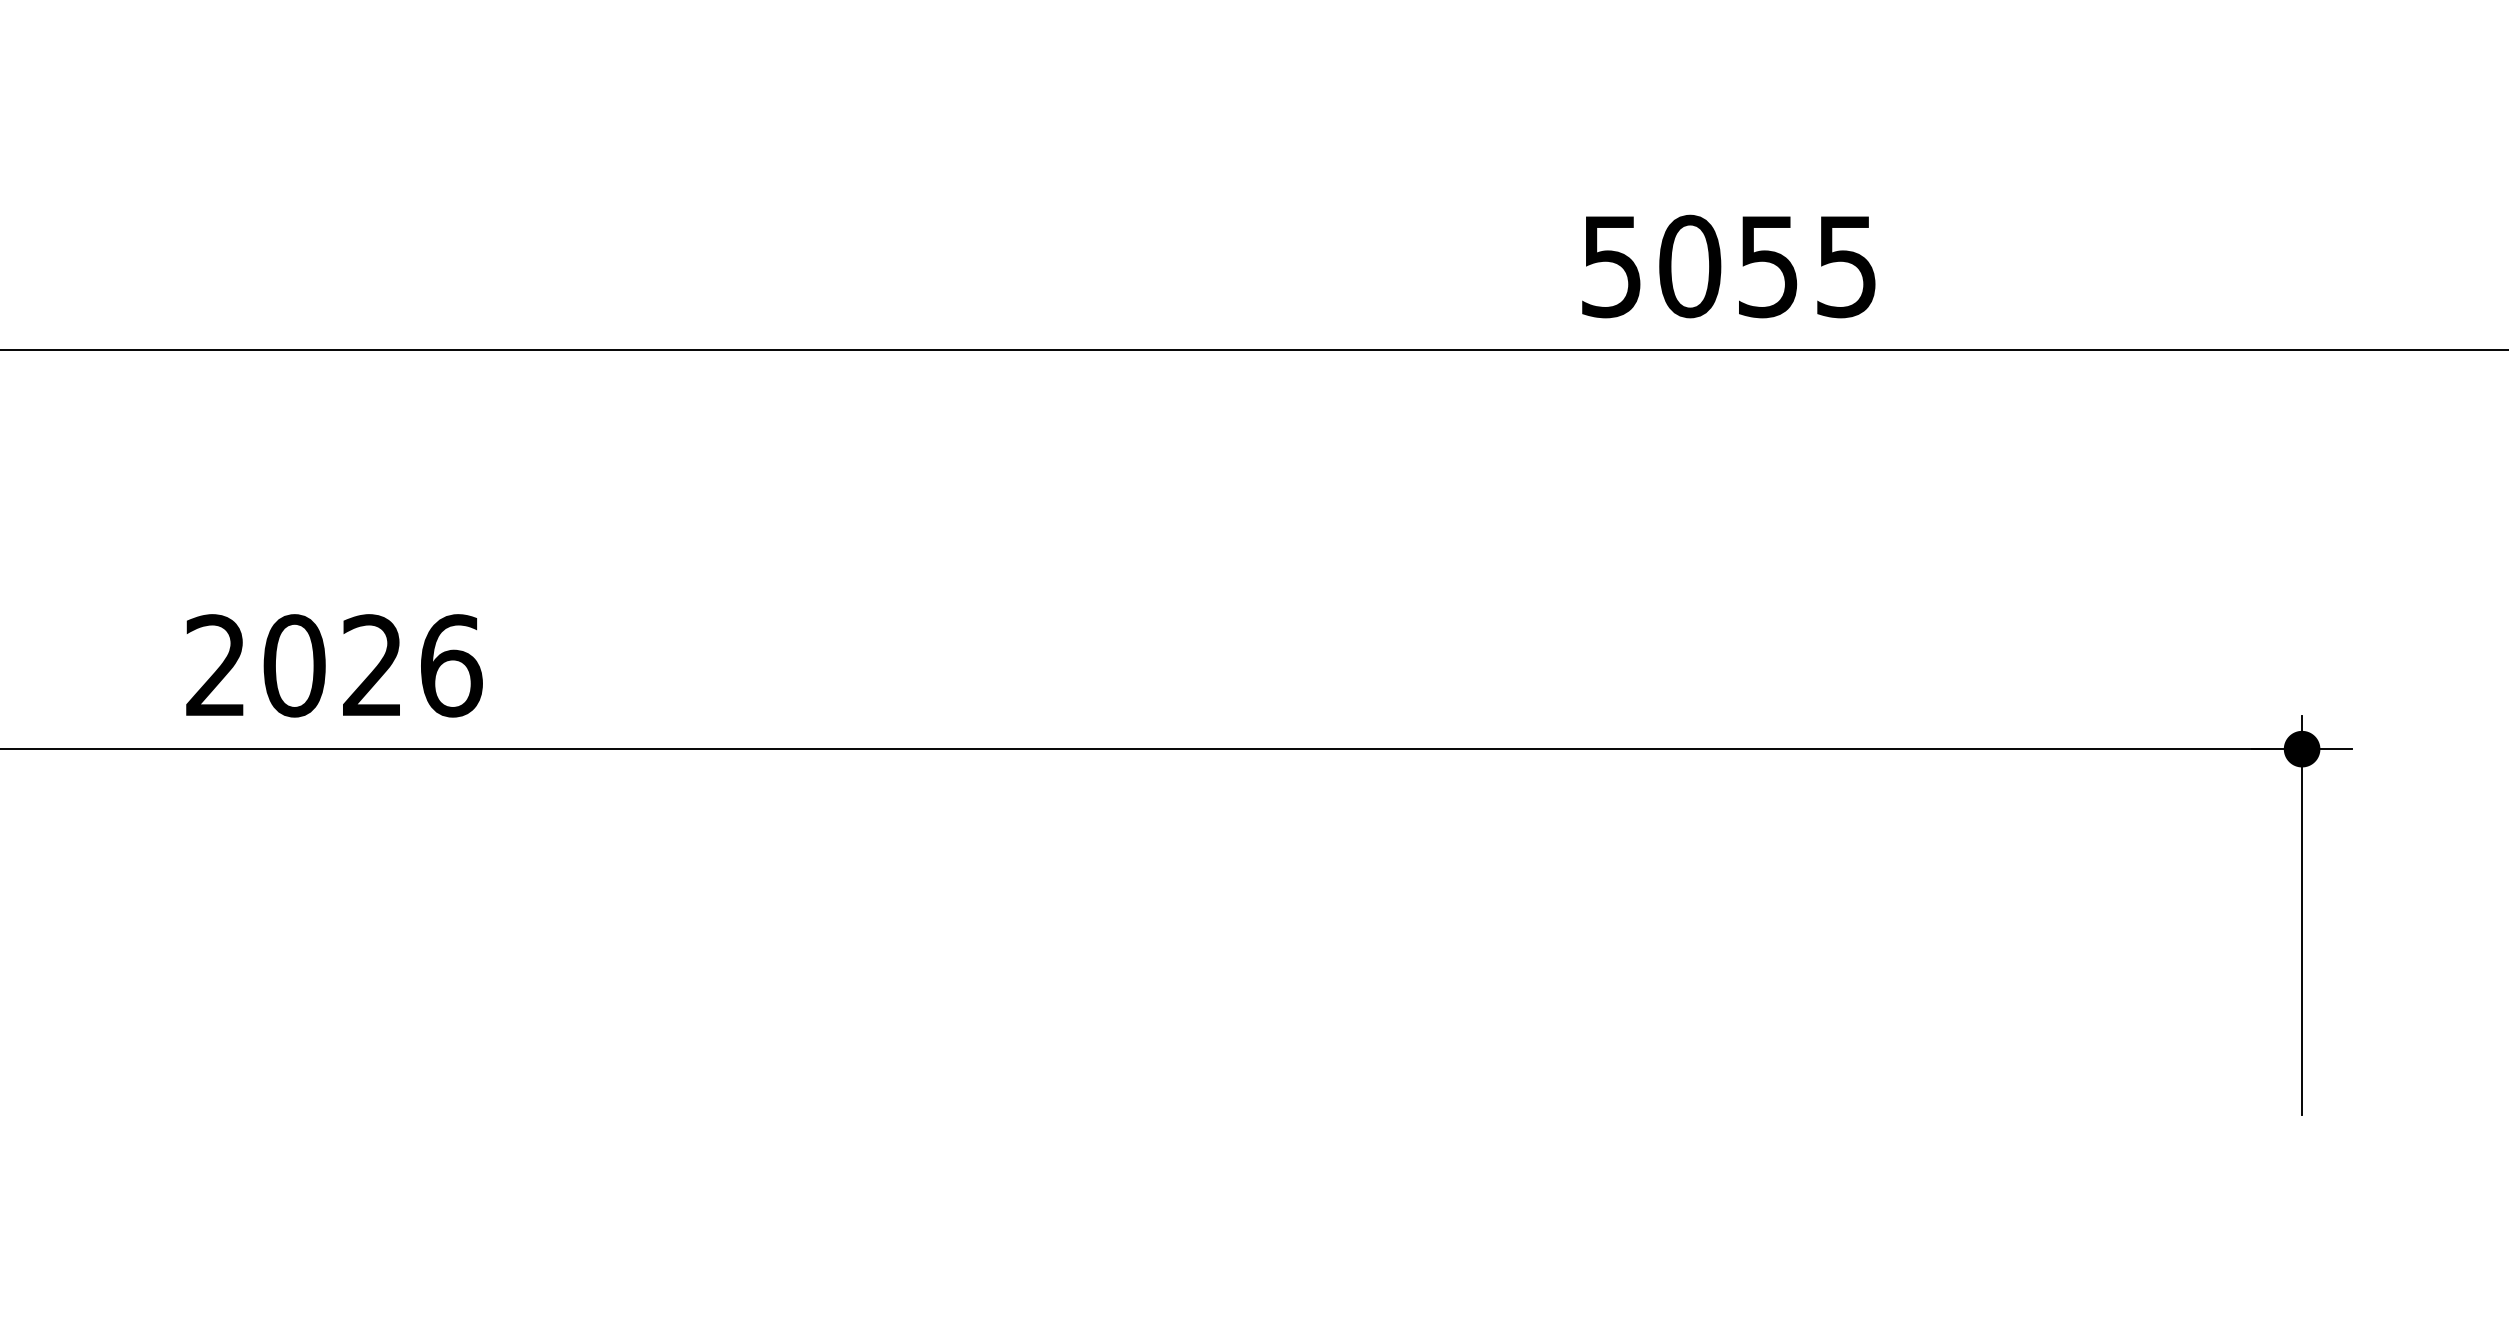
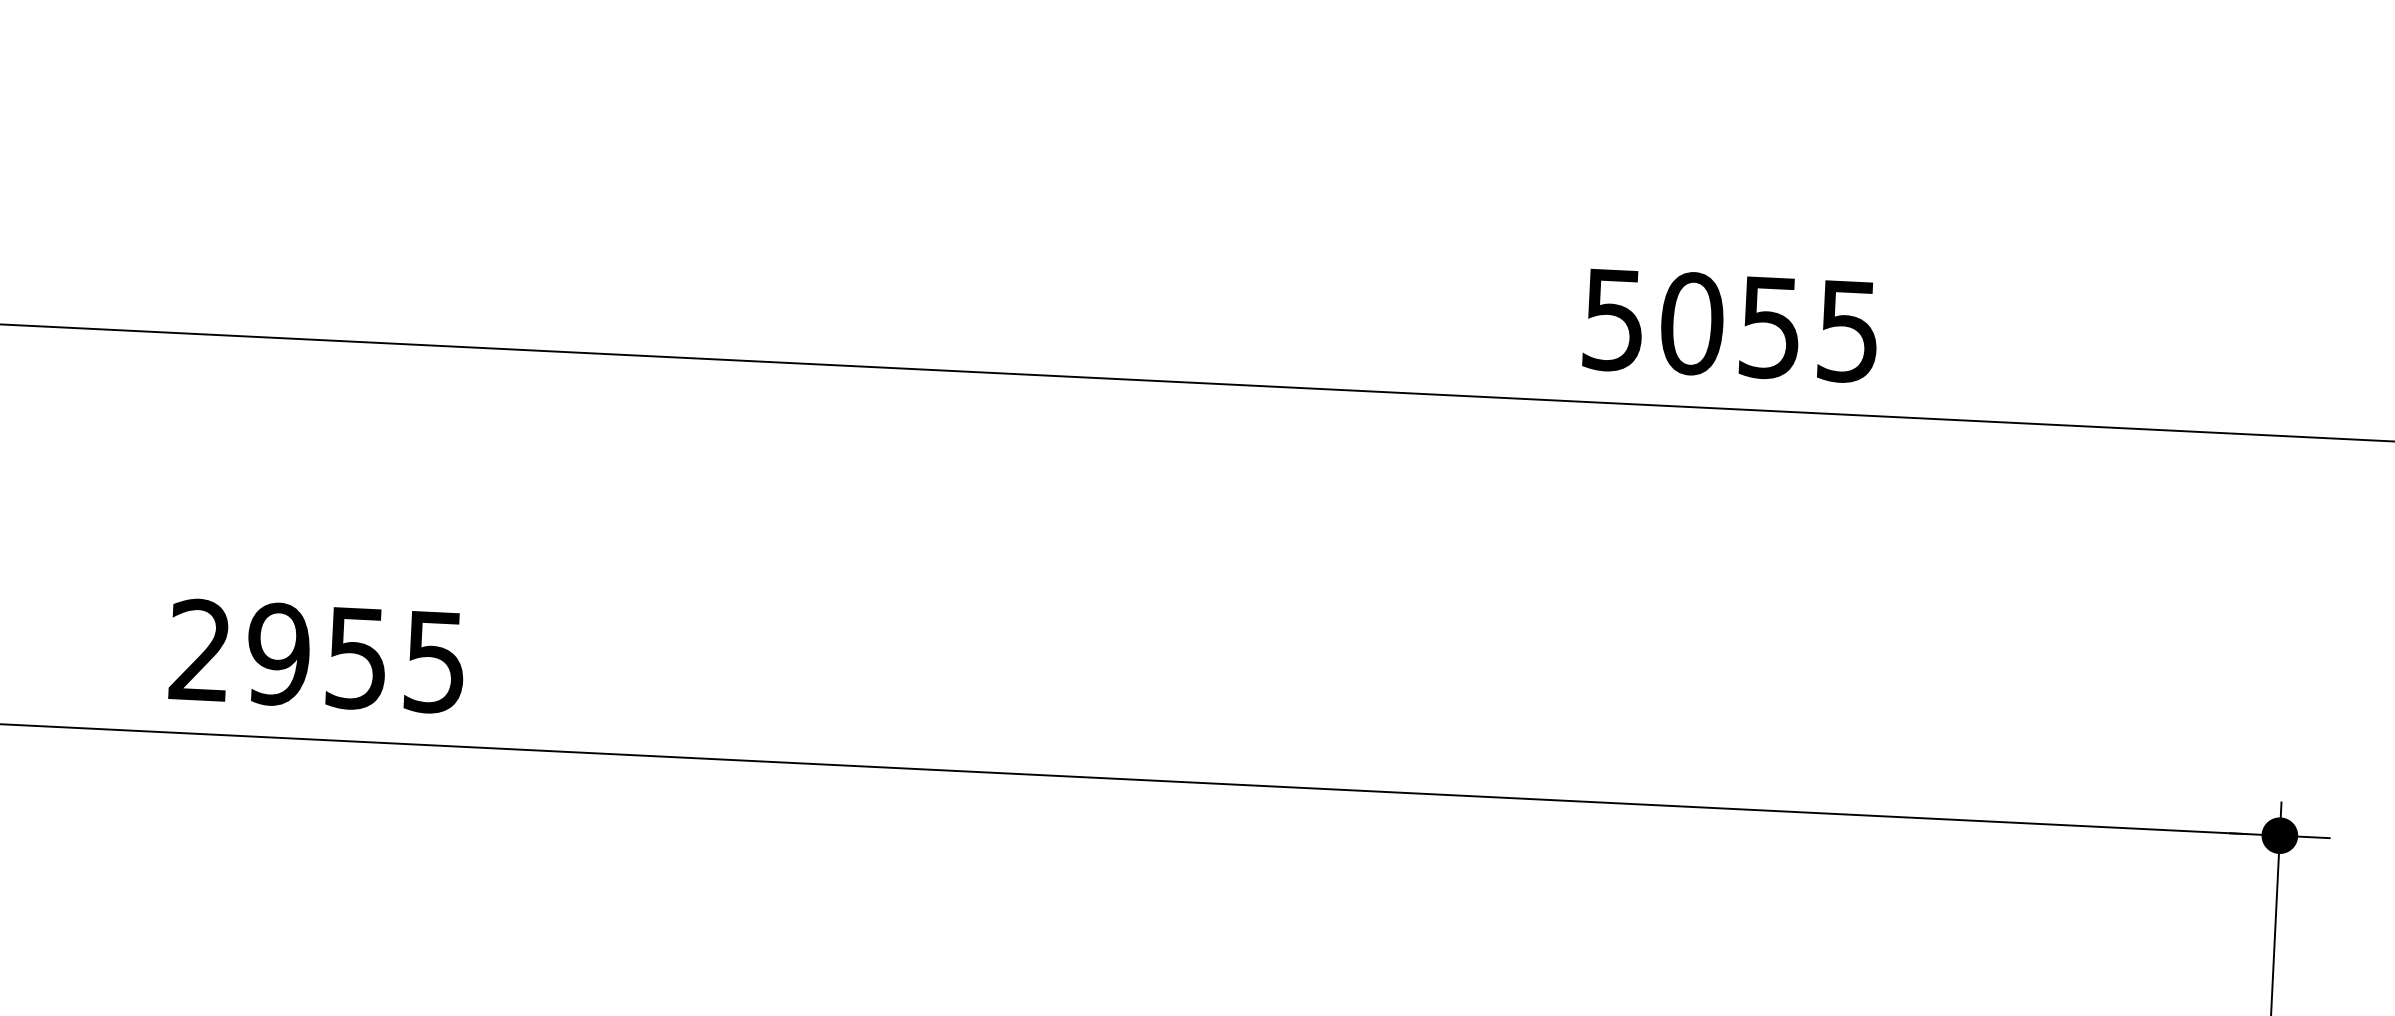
text: (372, 665) -> (356, 657), 2026 -> 2955

